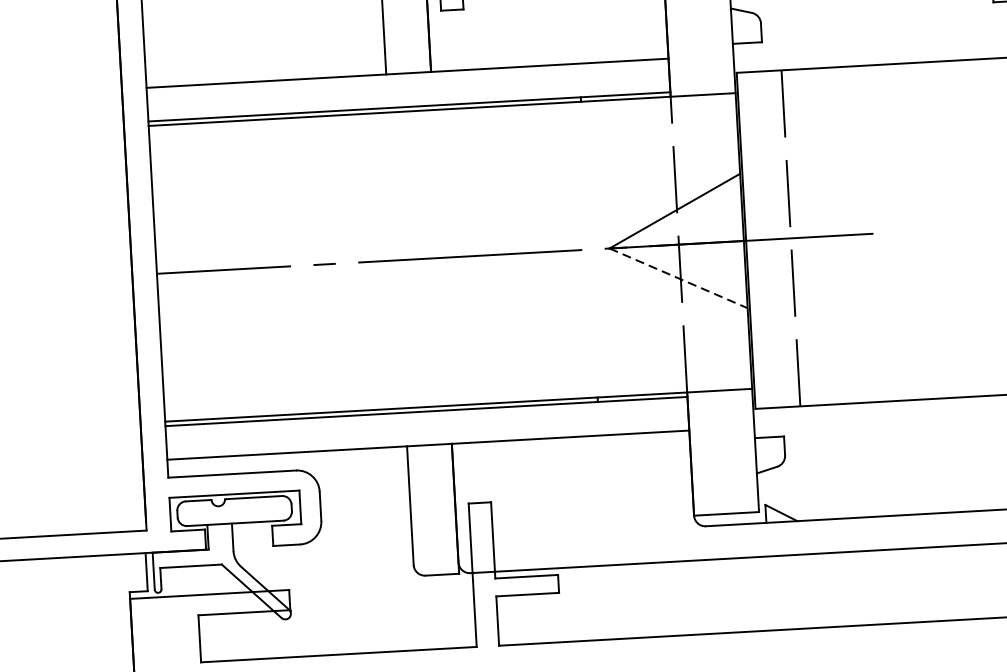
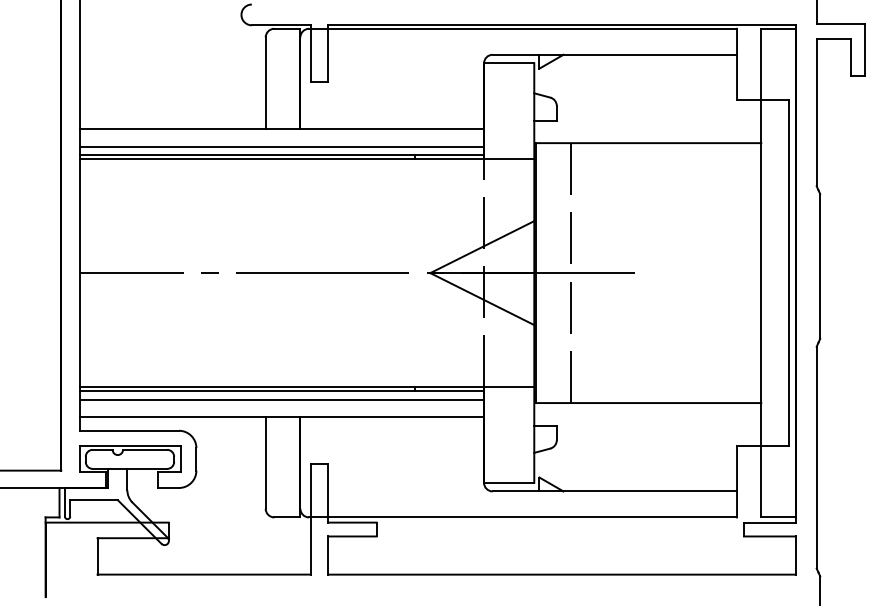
line: (409, 95) -> (282, 146), added
line: (678, 278) -> (482, 299), dashed -> solid
line: (427, 422) -> (282, 399), added

